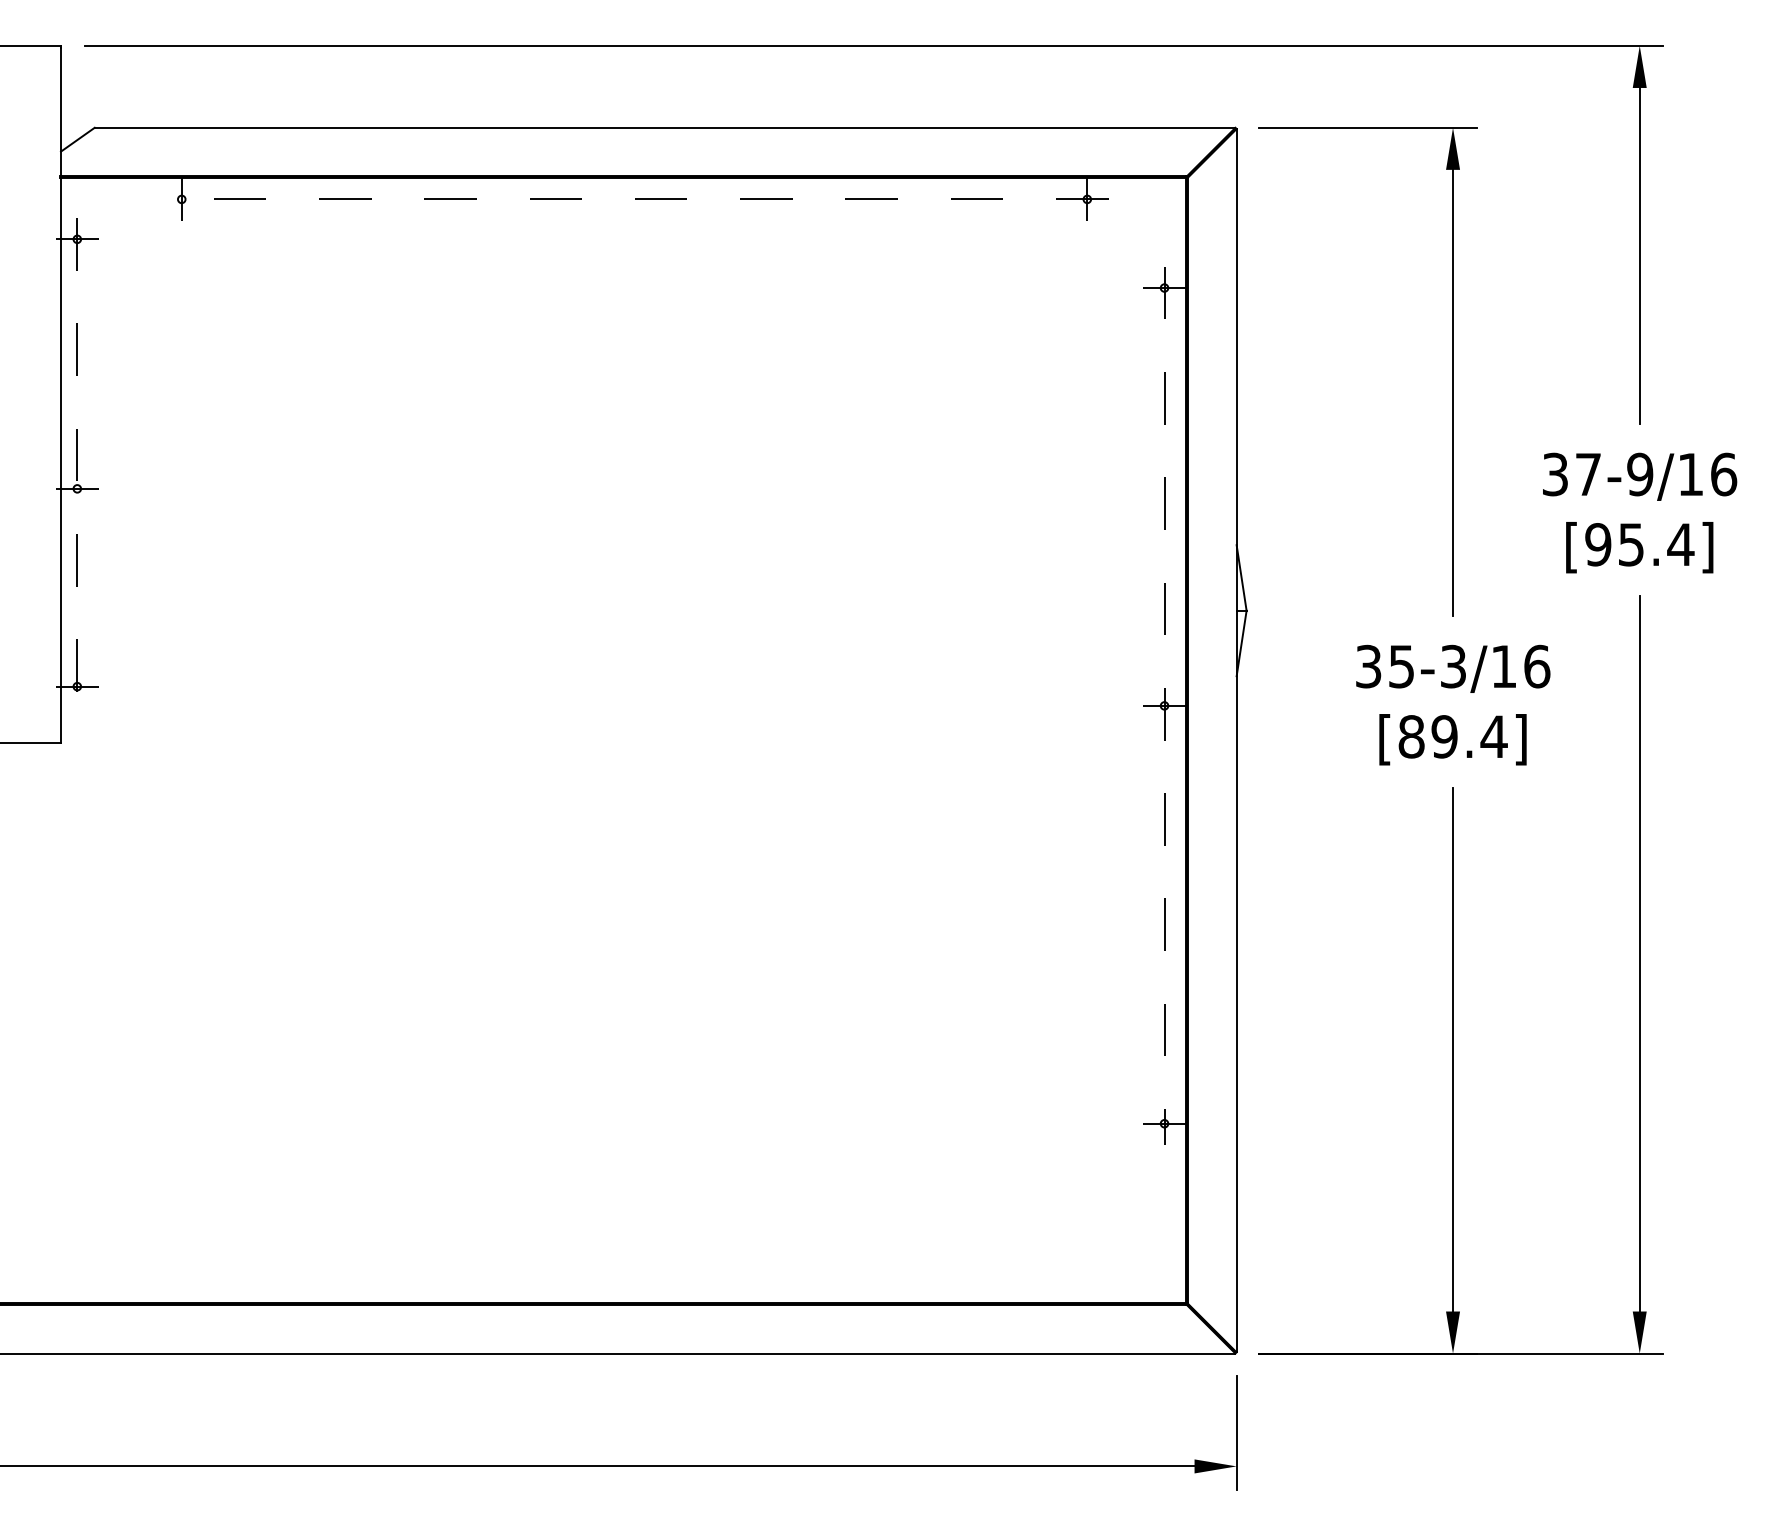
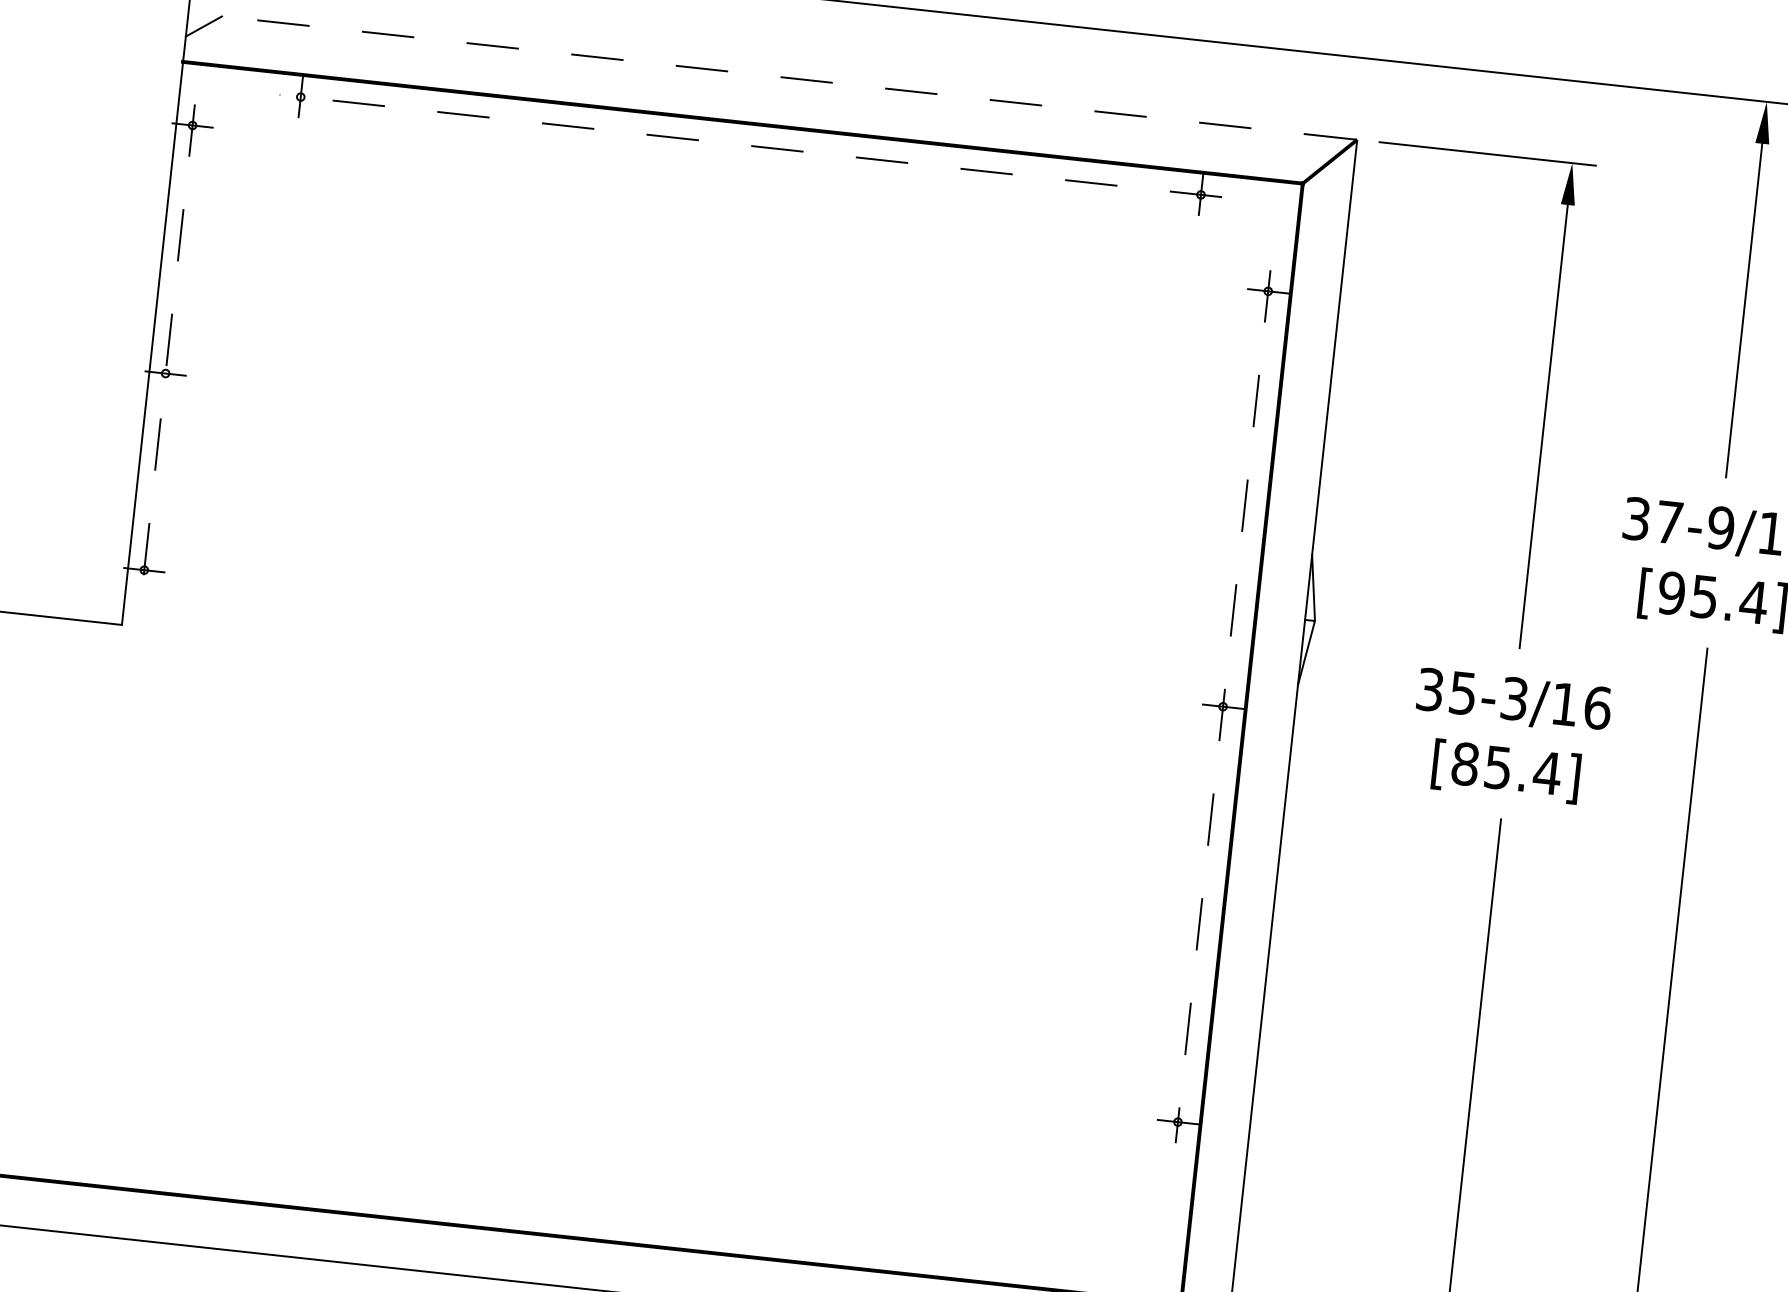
line: (664, 127) -> (788, 77), solid -> dashed
text: (1444, 736) -> (1498, 767), [89.4] -> [85.4]

